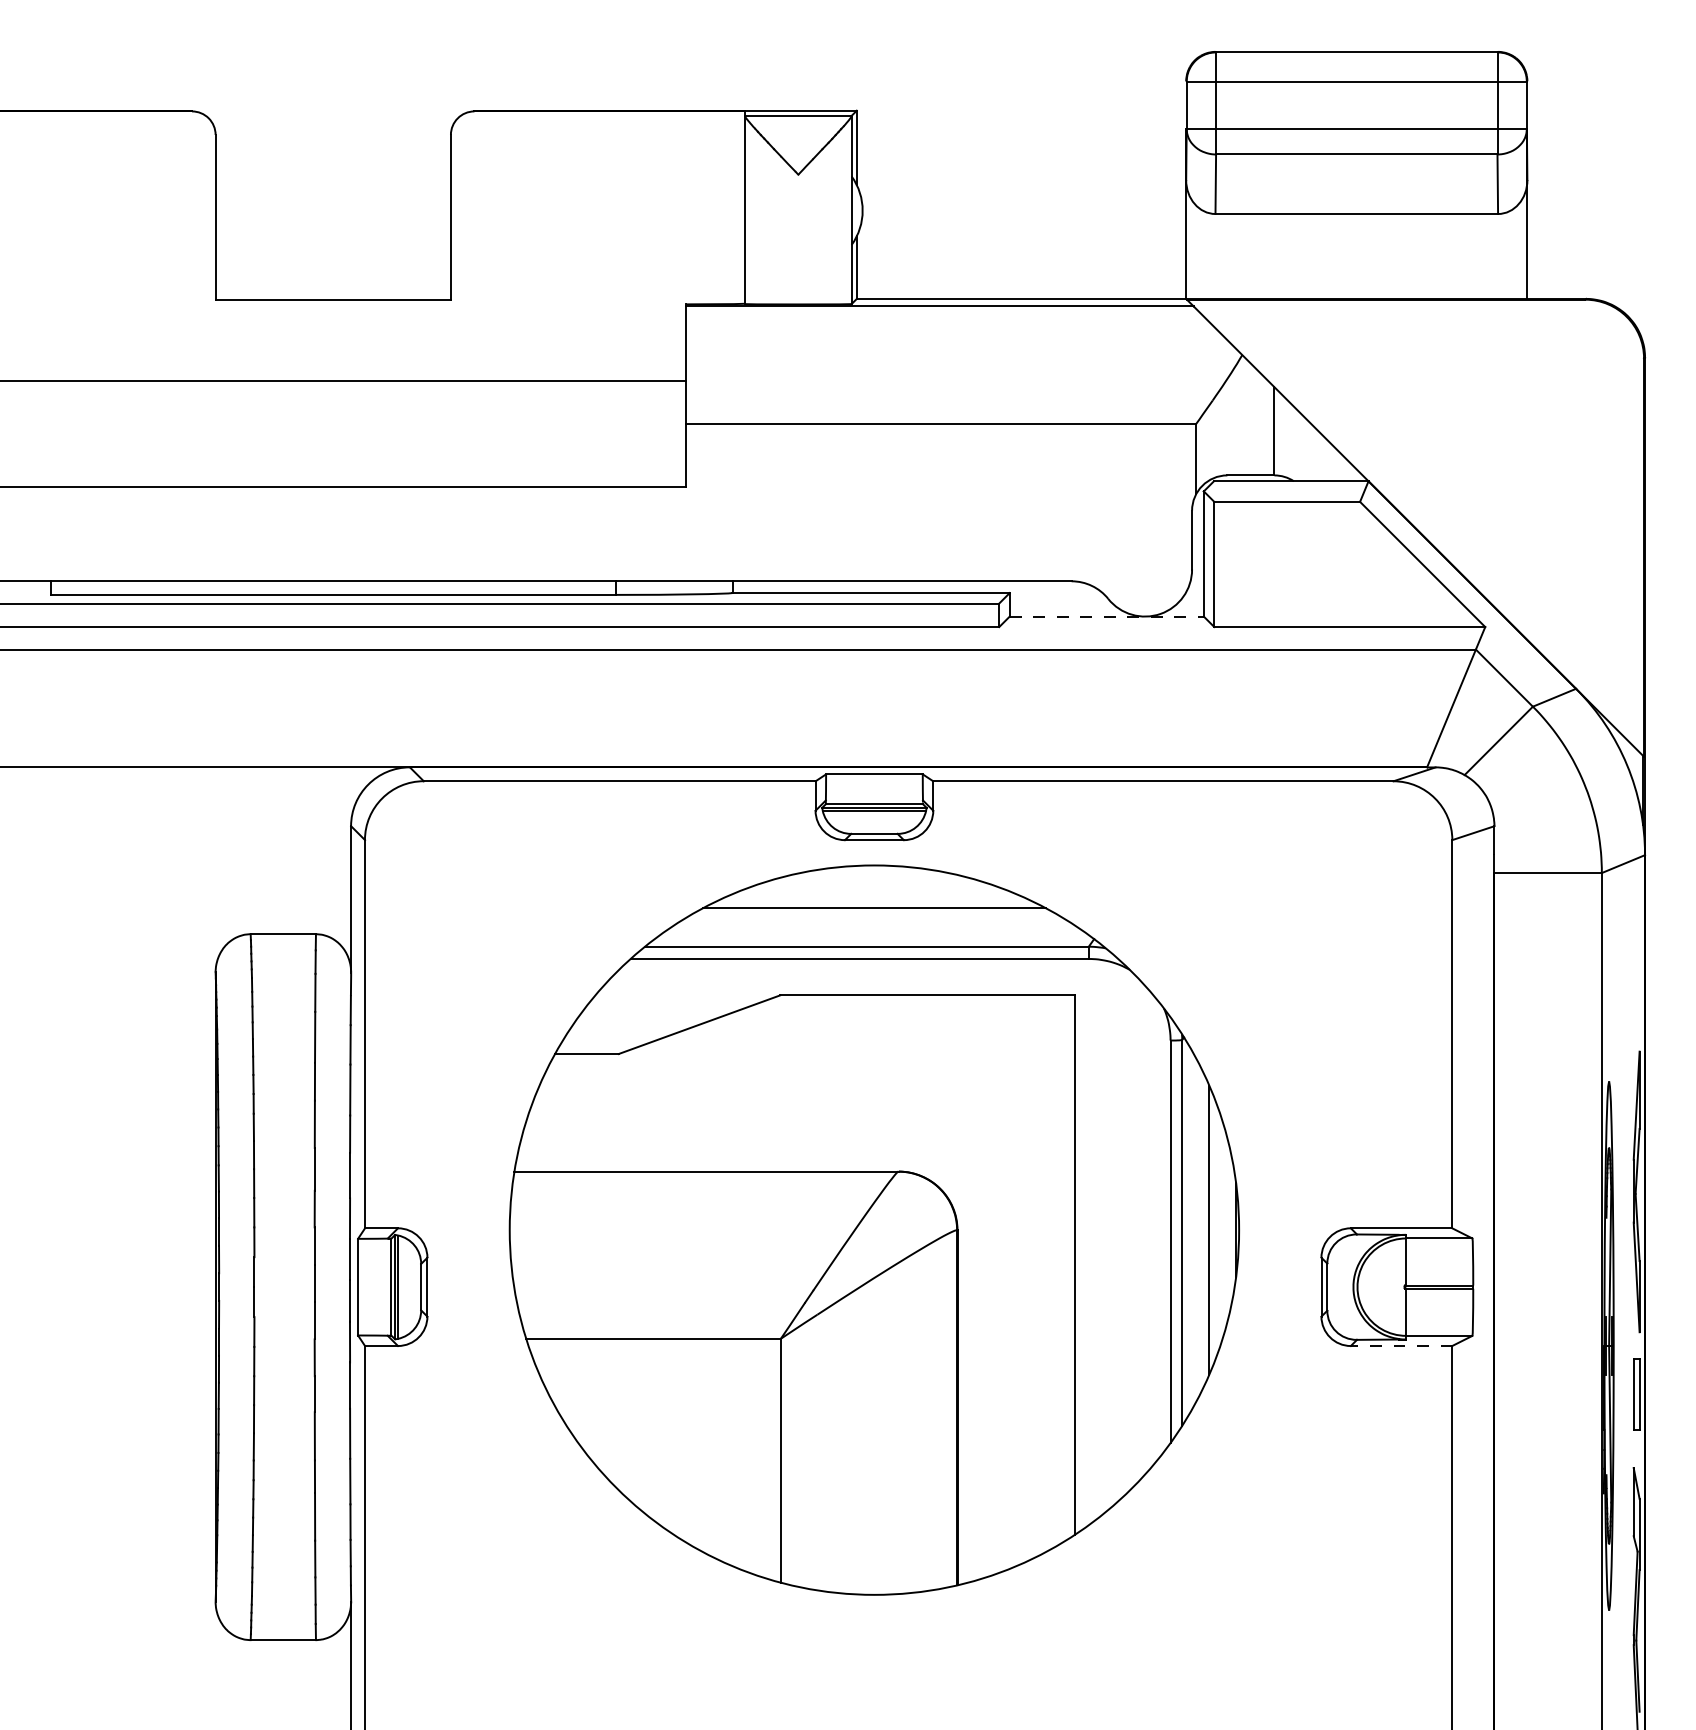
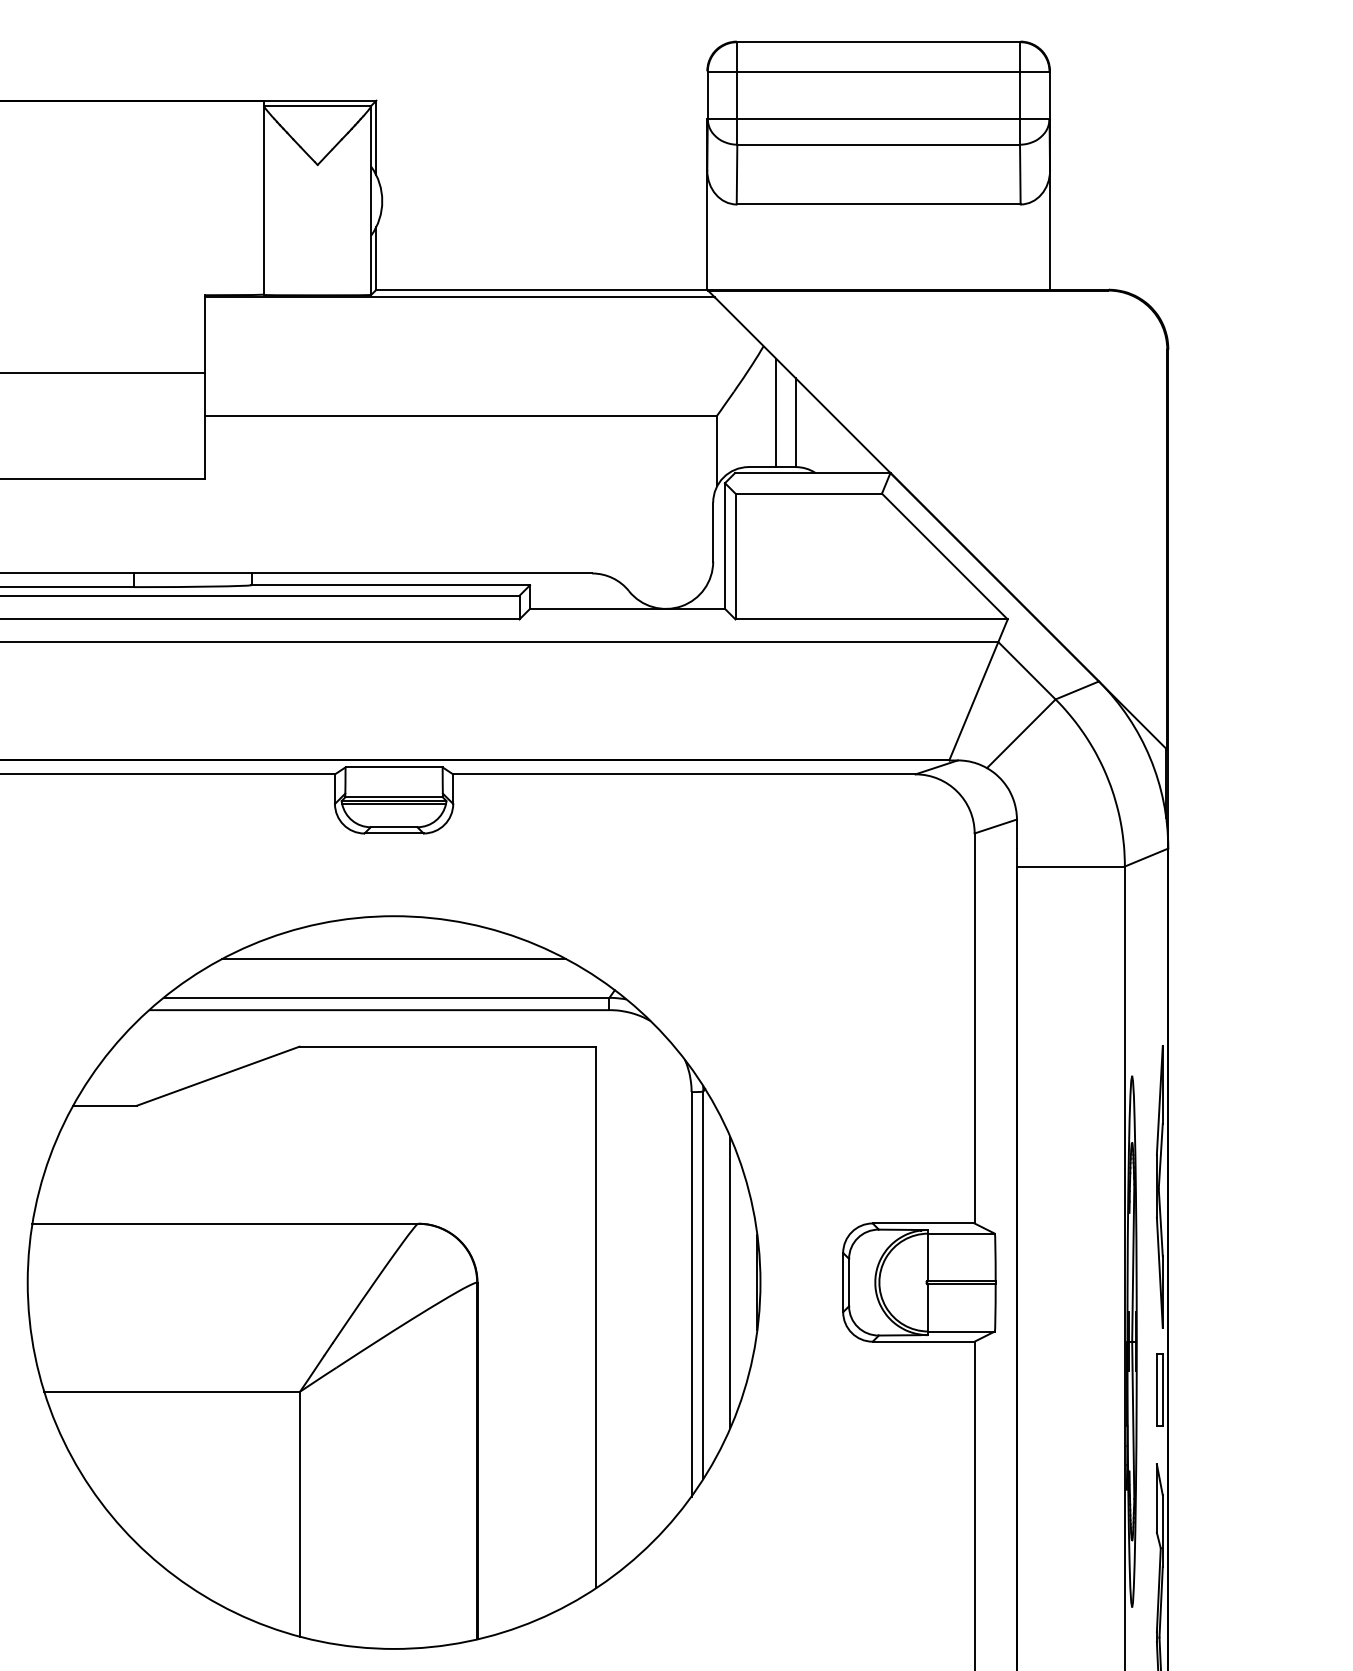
line: (1254, 421) -> (775, 412), added
line: (1107, 616) -> (628, 608), dashed -> solid
part: (873, 1229) -> (393, 1281), moved
line: (1401, 1345) -> (923, 1341), dashed -> solid

